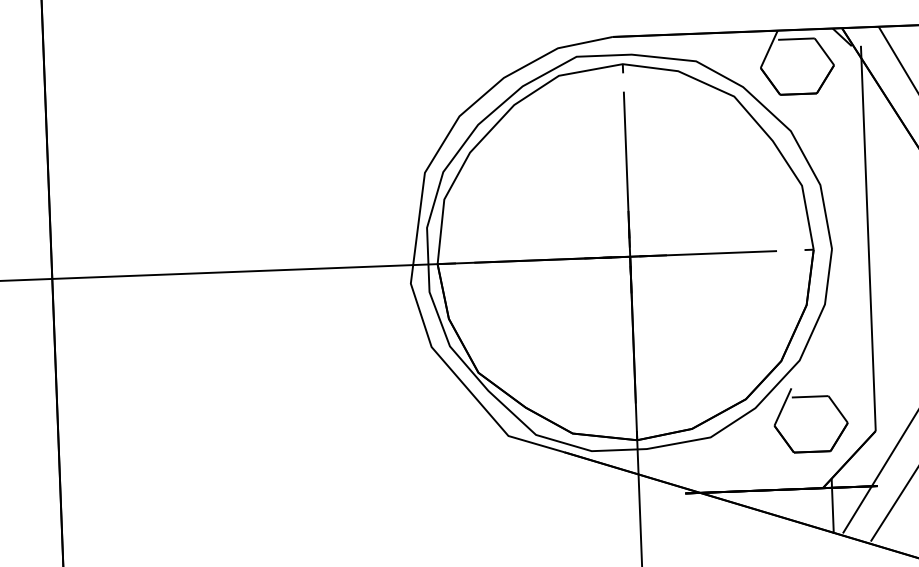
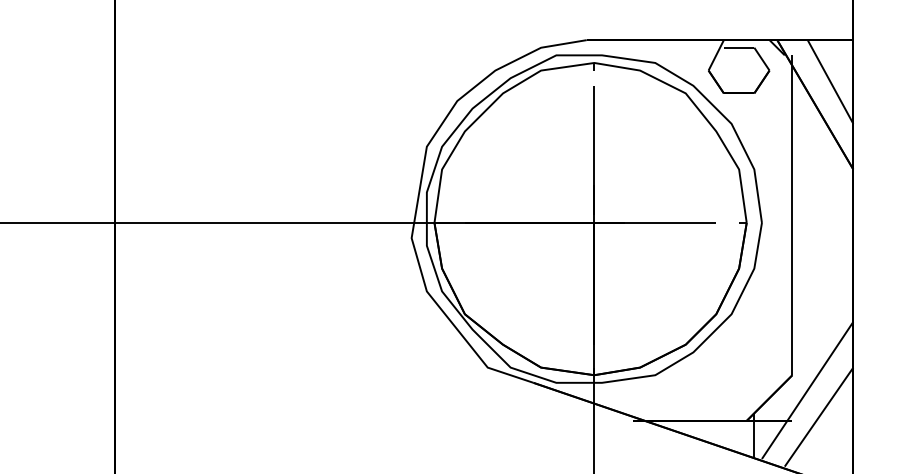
part: (810, 397) -> (739, 345), removed

